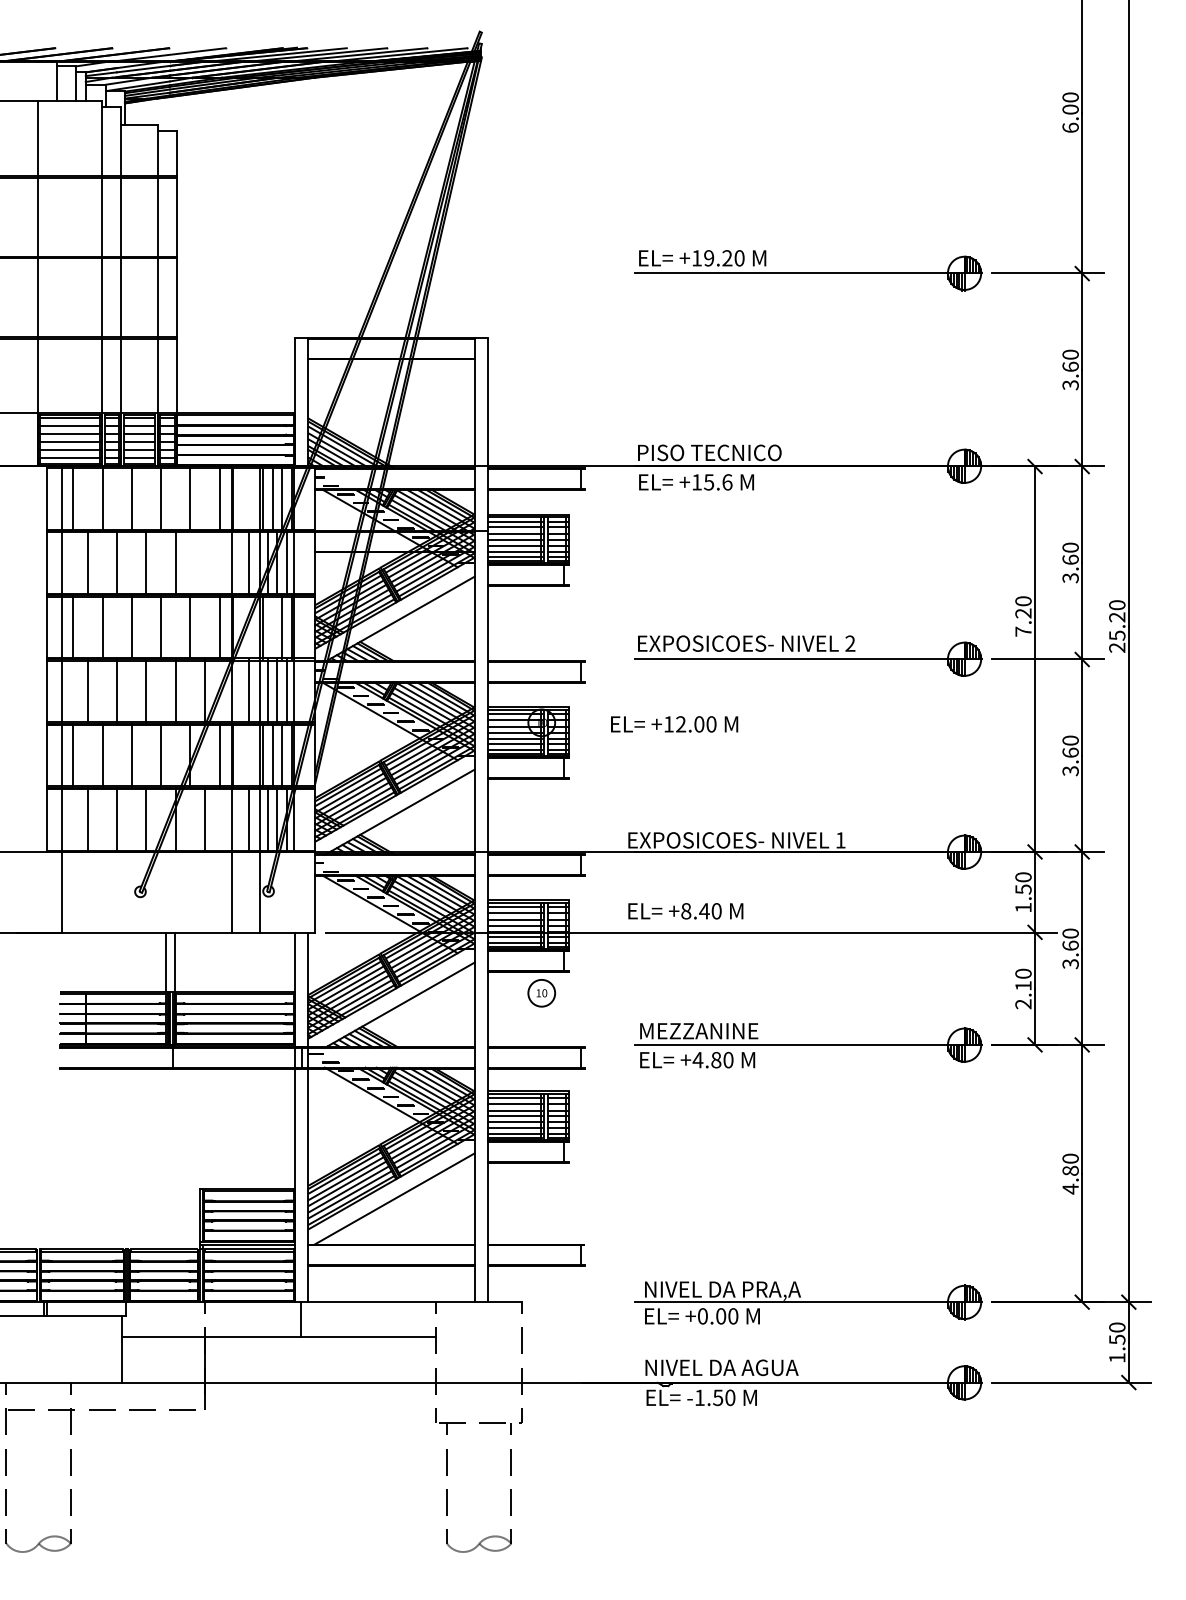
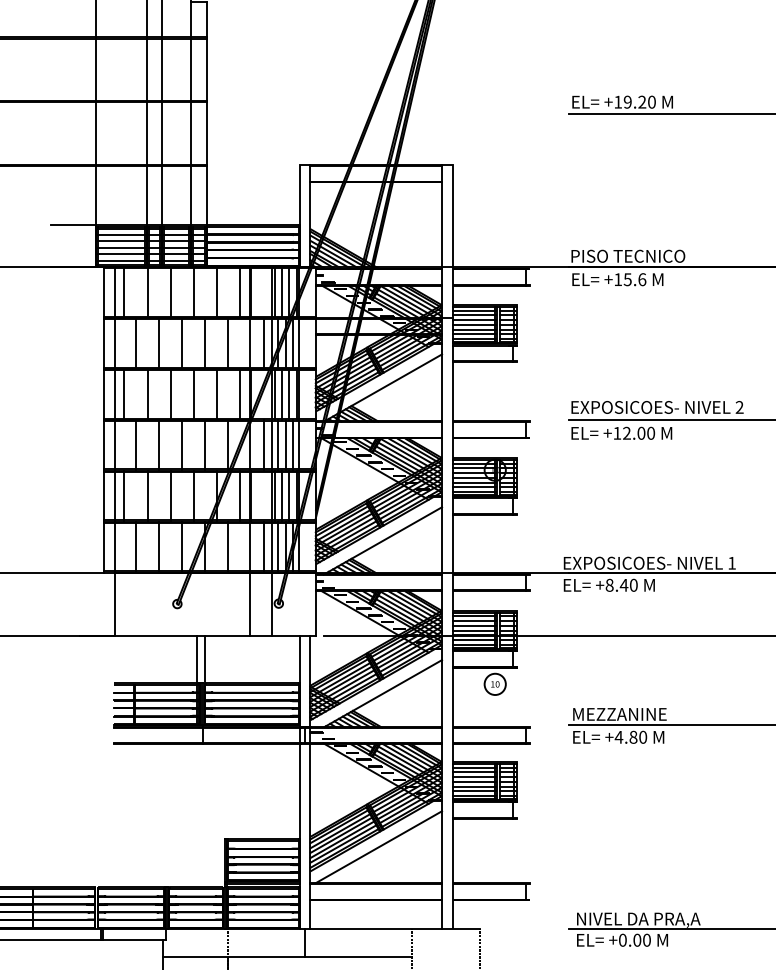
line: (204, 562) -> (228, 343), added
line: (272, 626) -> (281, 393), added
text: (674, 724) -> (621, 433), moved
text: (685, 911) -> (609, 585), moved

